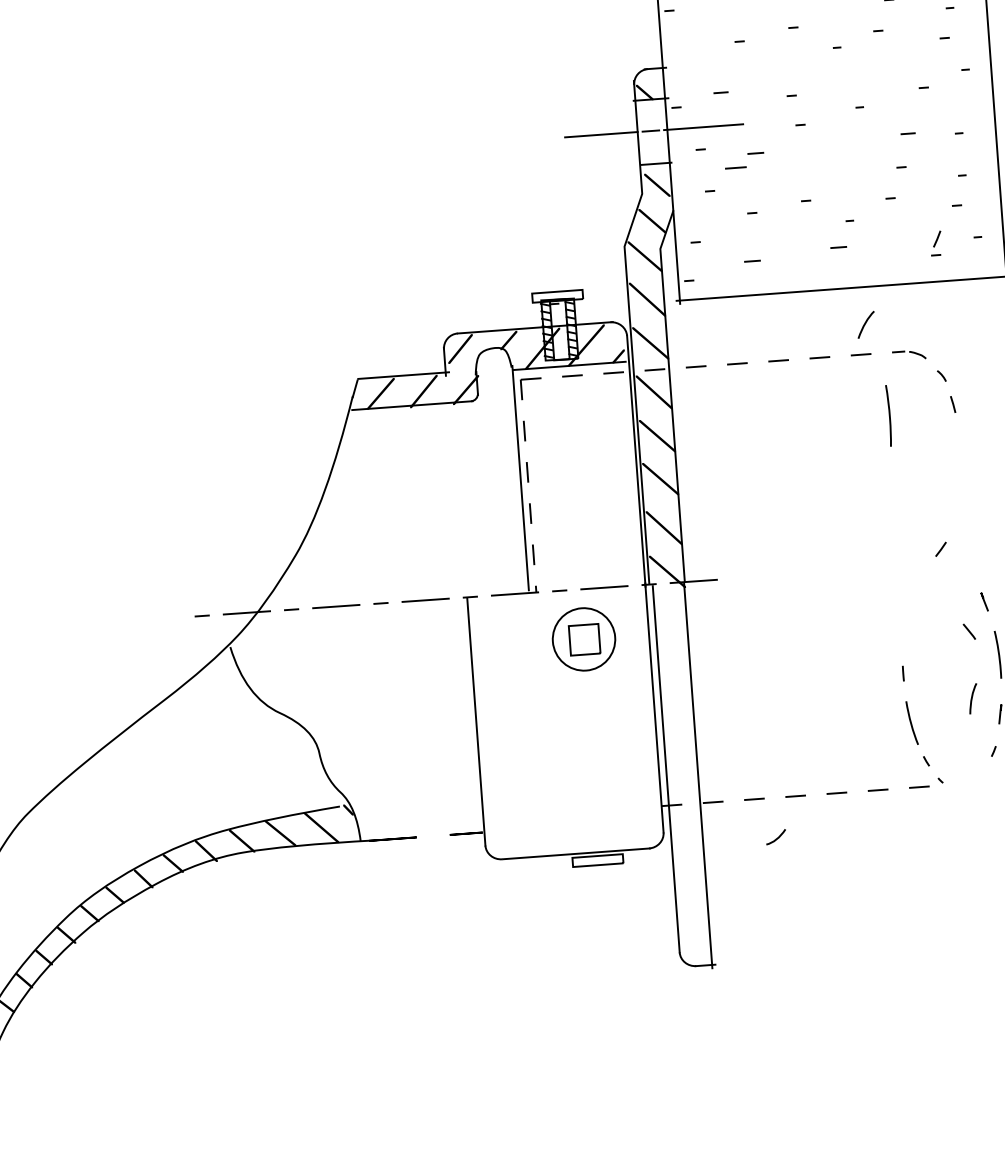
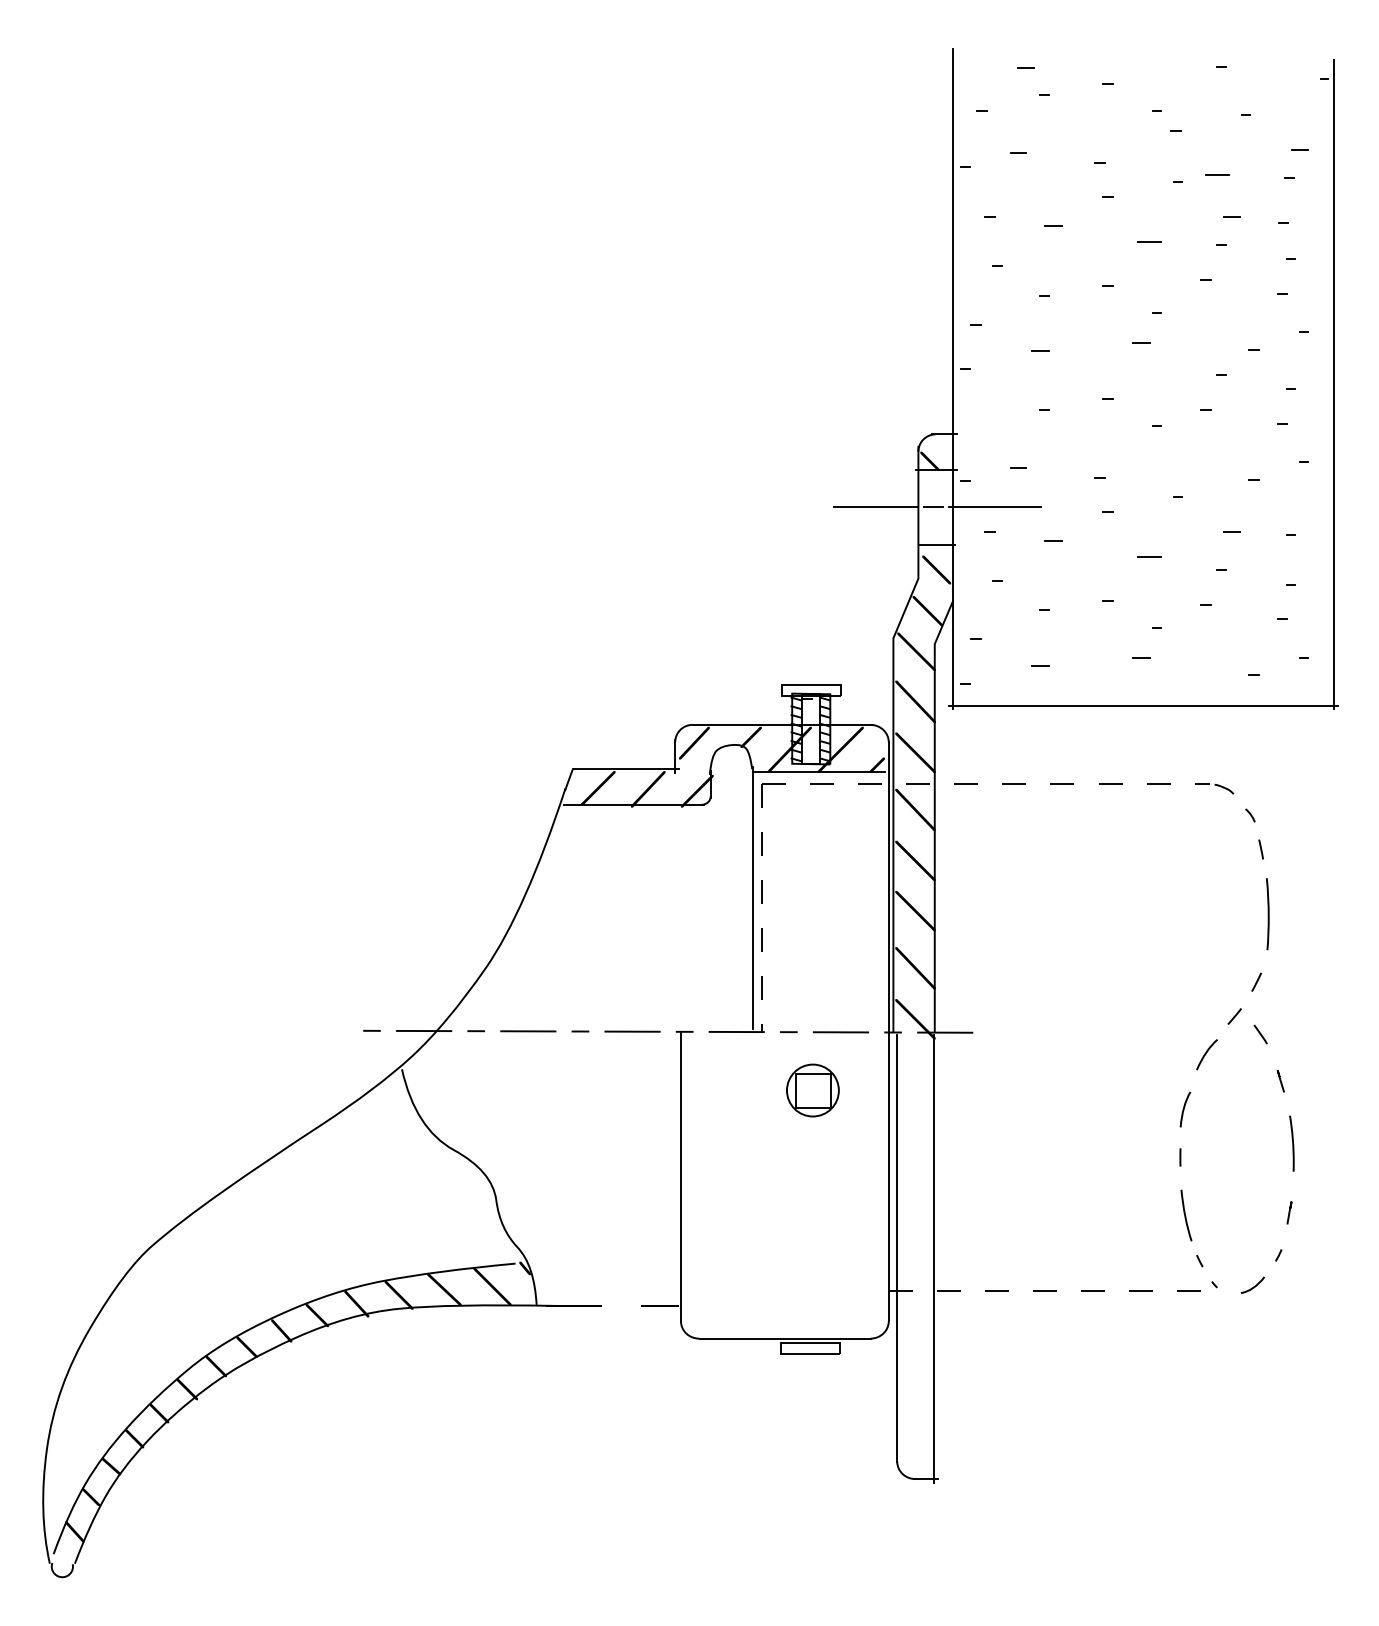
line: (736, 167) -> (1149, 556), moved
line: (936, 238) -> (1256, 981), moved
curve: (865, 324) -> (1206, 1054), moved
line: (888, 416) -> (1267, 914), moved
line: (969, 631) -> (1260, 1034), moved
circle: (583, 639) -> (812, 1090), size x0.71
curve: (972, 698) -> (1184, 1109), moved
curve: (777, 837) -> (1254, 1285), moved

